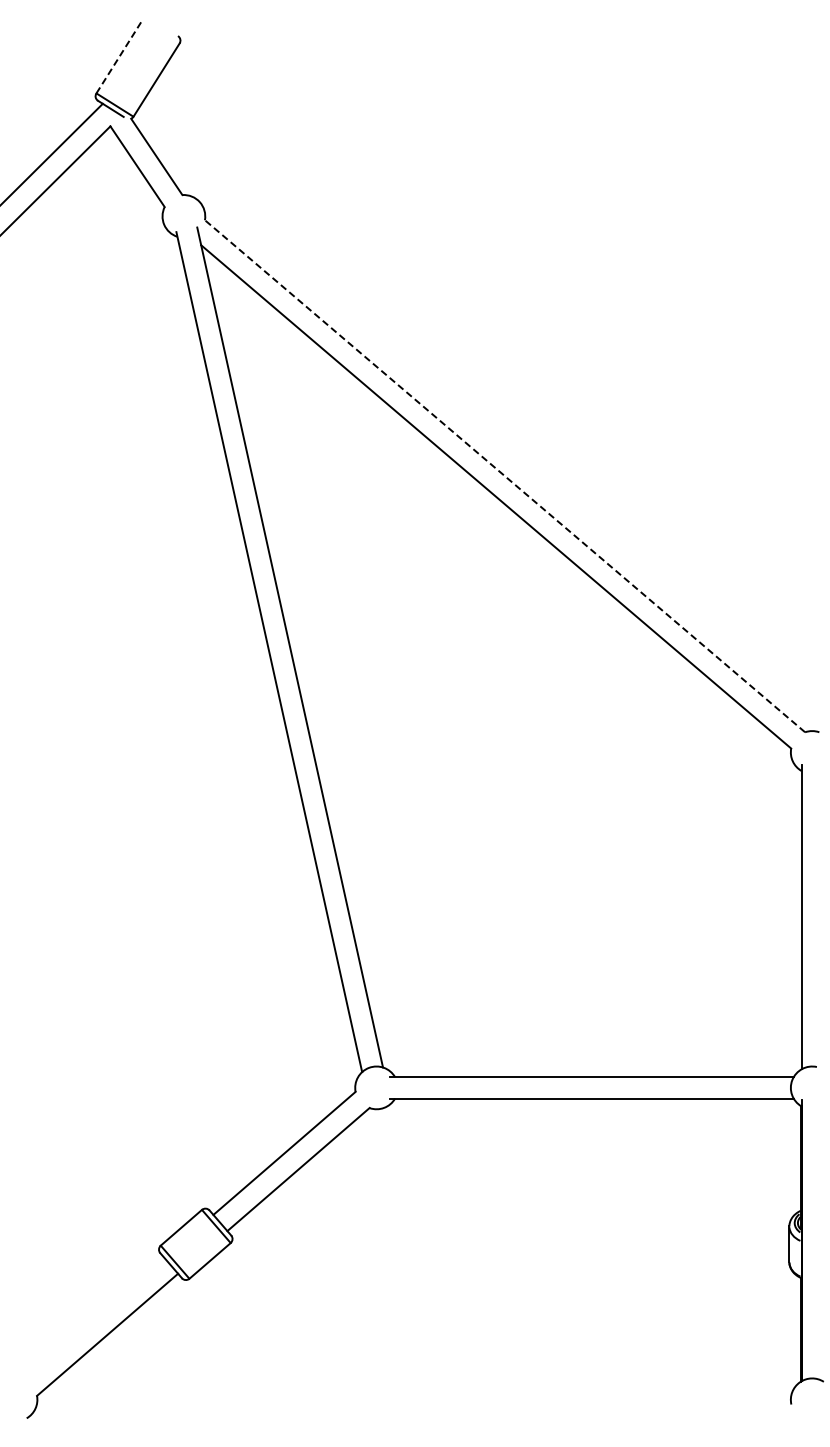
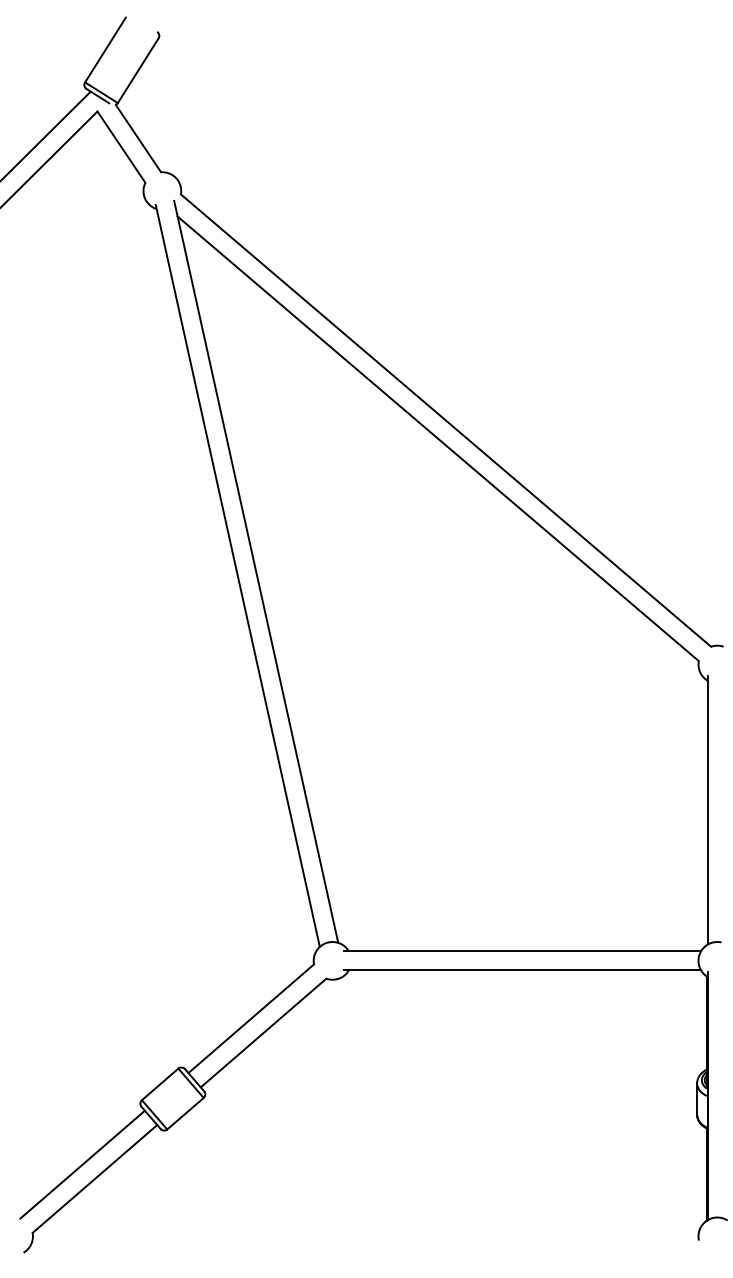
line: (119, 56) -> (105, 49), dashed -> solid
line: (504, 475) -> (445, 419), dashed -> solid
line: (93, 1318) -> (82, 1164), added

